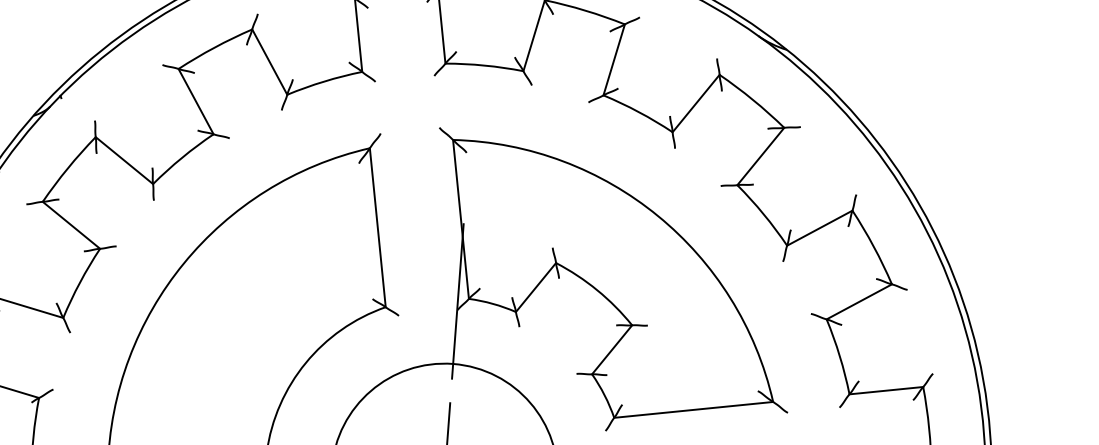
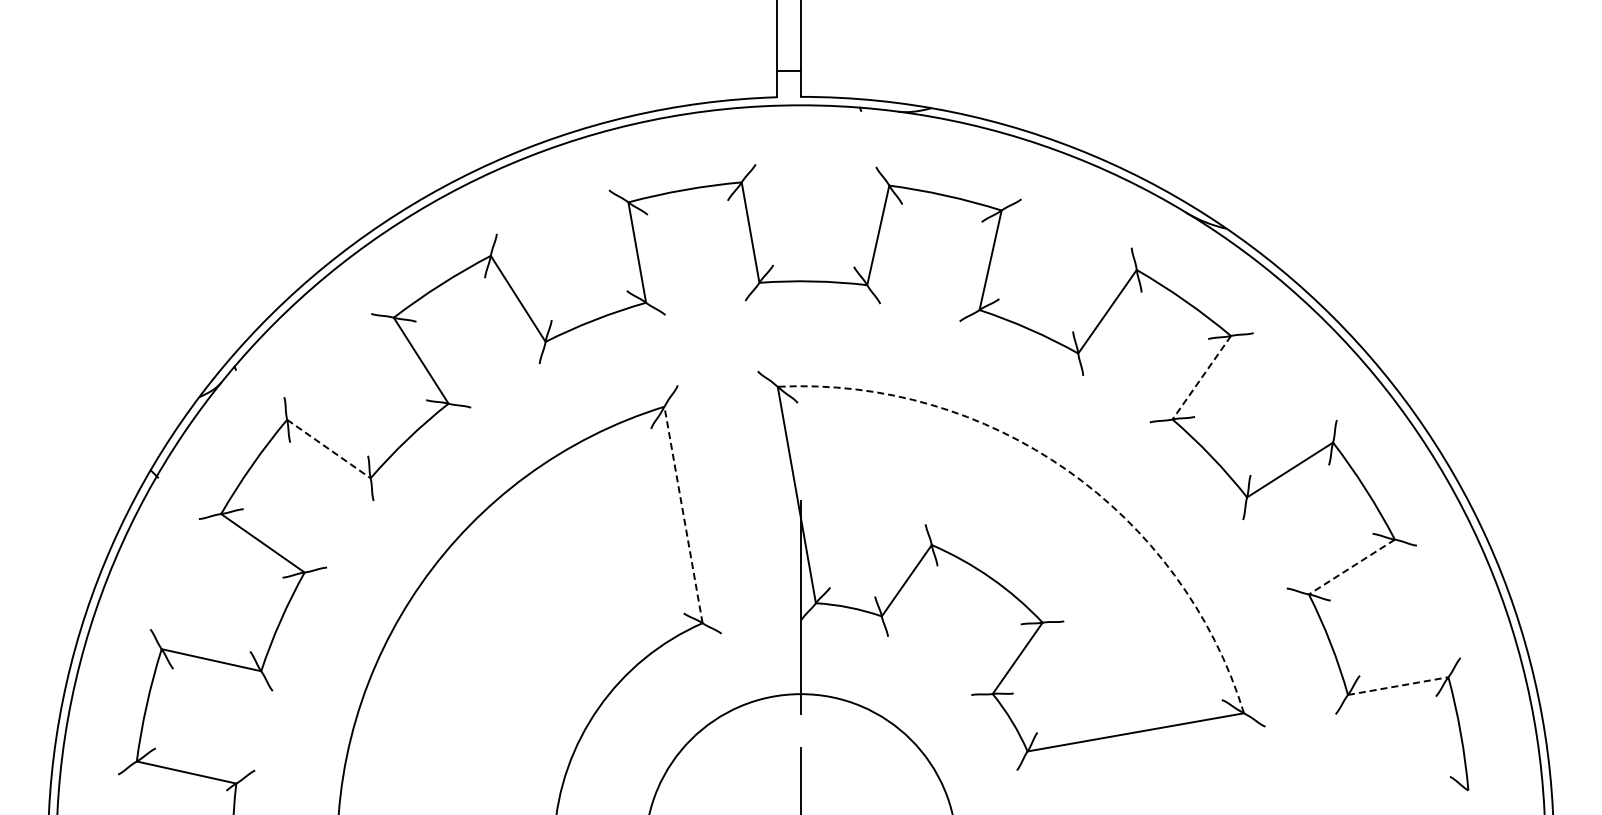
line: (760, 156) -> (1201, 377), solid -> dashed
line: (124, 160) -> (328, 449), solid -> dashed
arc: (657, 216) -> (1066, 470), solid -> dashed
line: (377, 228) -> (683, 515), solid -> dashed
line: (858, 302) -> (1351, 567), solid -> dashed
line: (886, 390) -> (1398, 686), solid -> dashed

